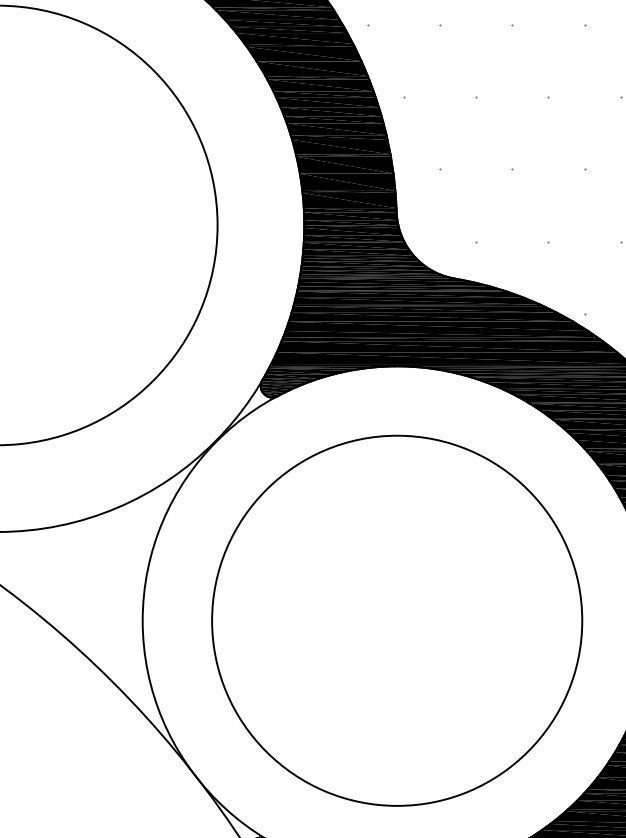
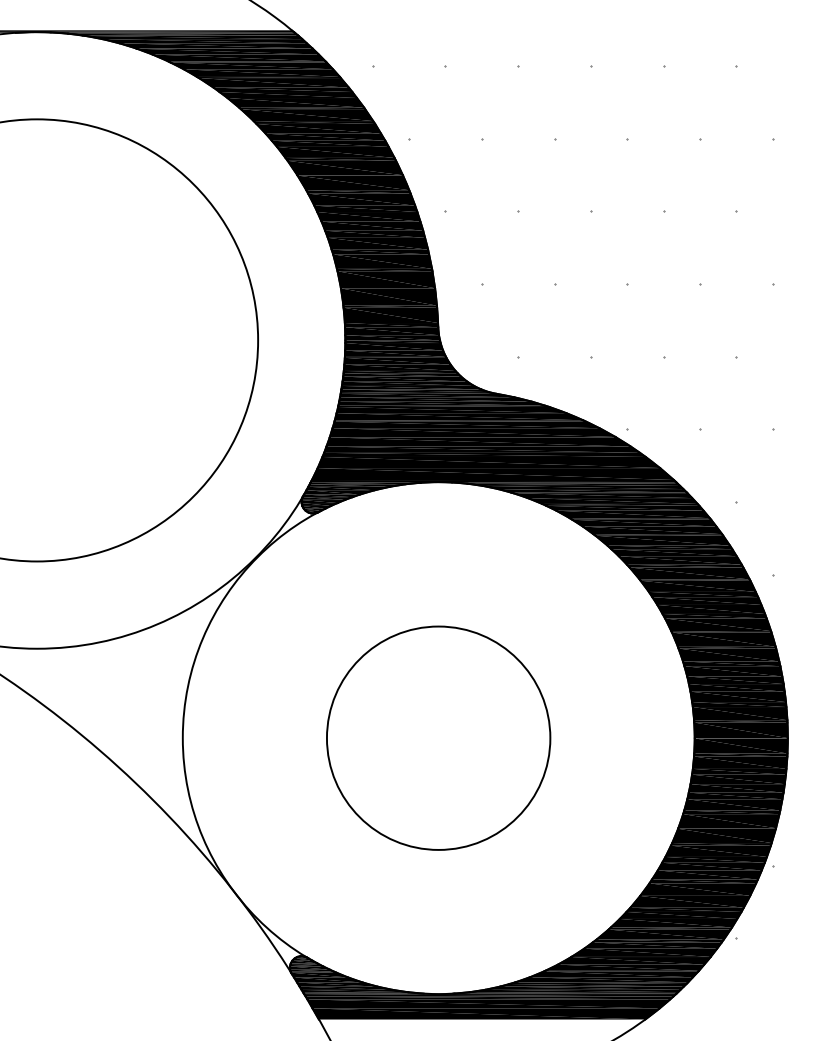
circle: (396, 621) -> (438, 738), size x0.6

